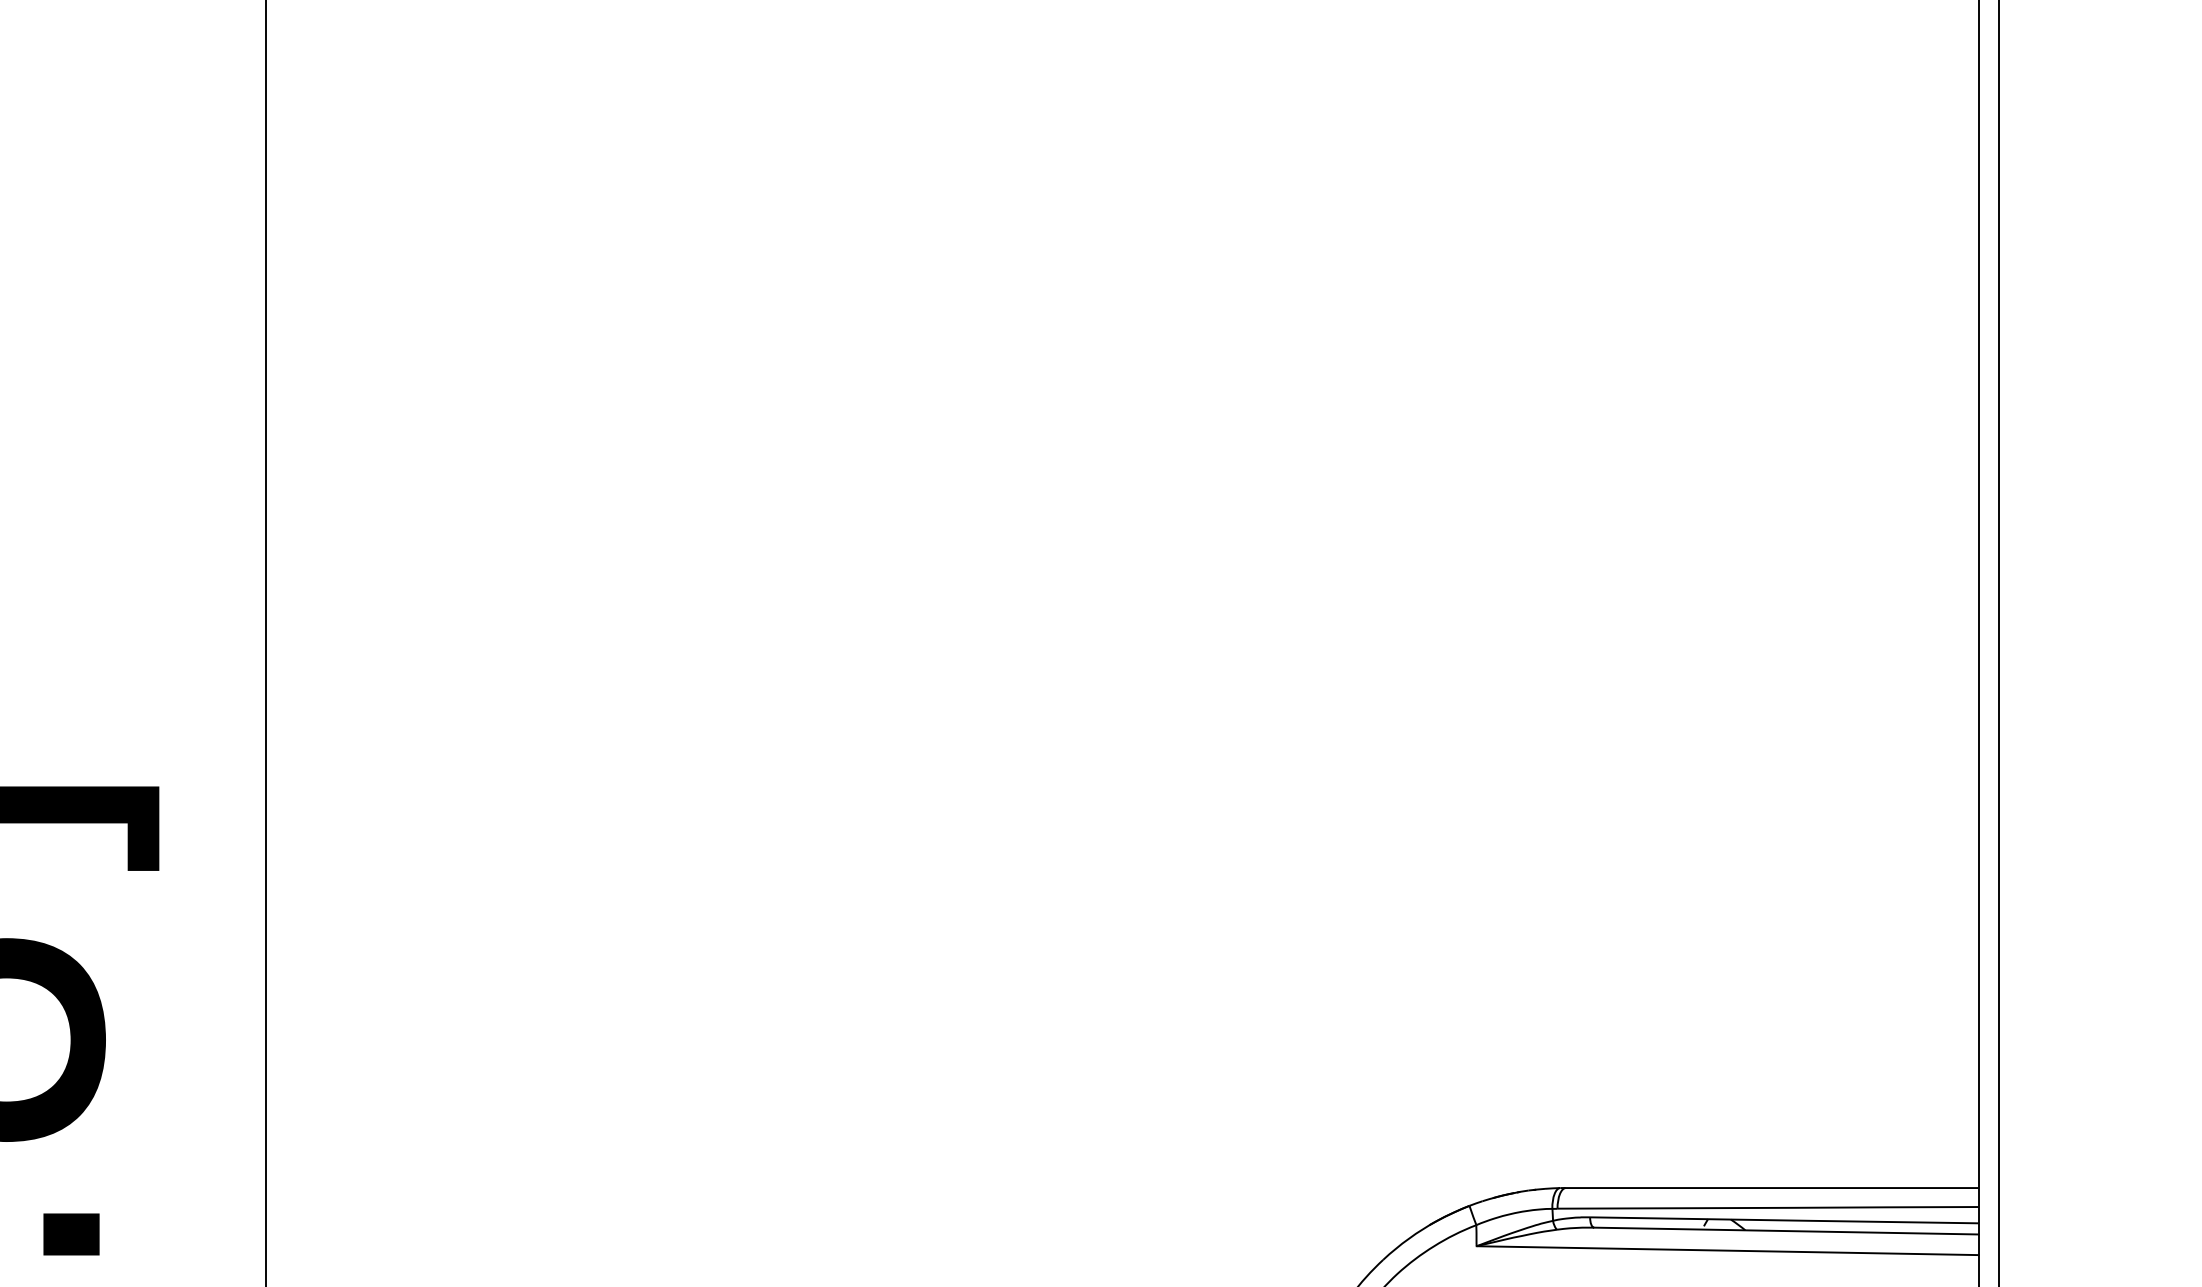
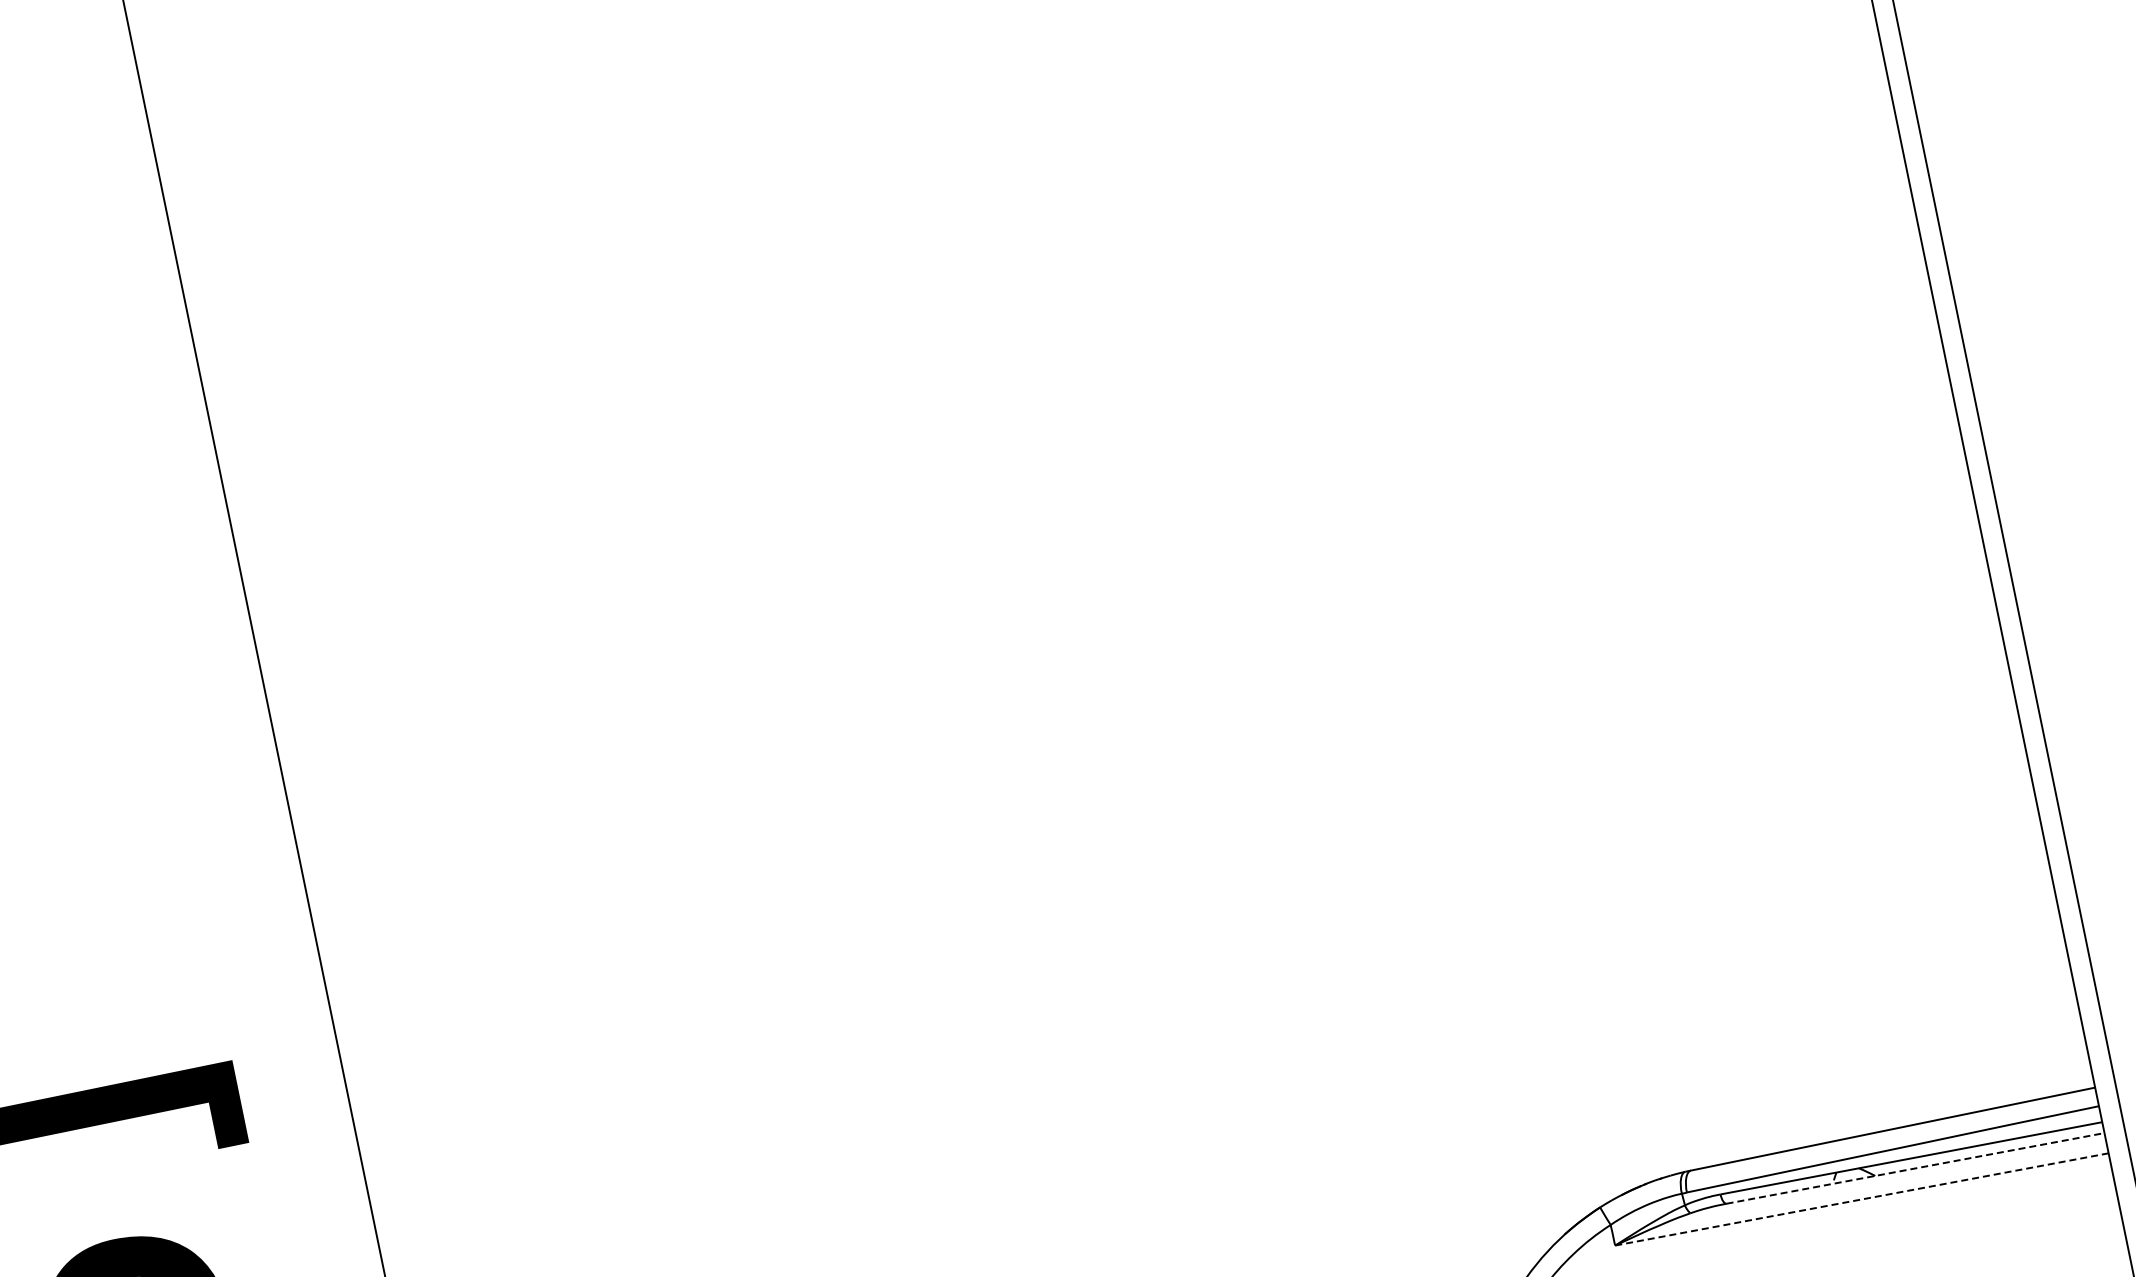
line: (1786, 1231) -> (1915, 1168), solid -> dashed
line: (1727, 1250) -> (1861, 1199), solid -> dashed

